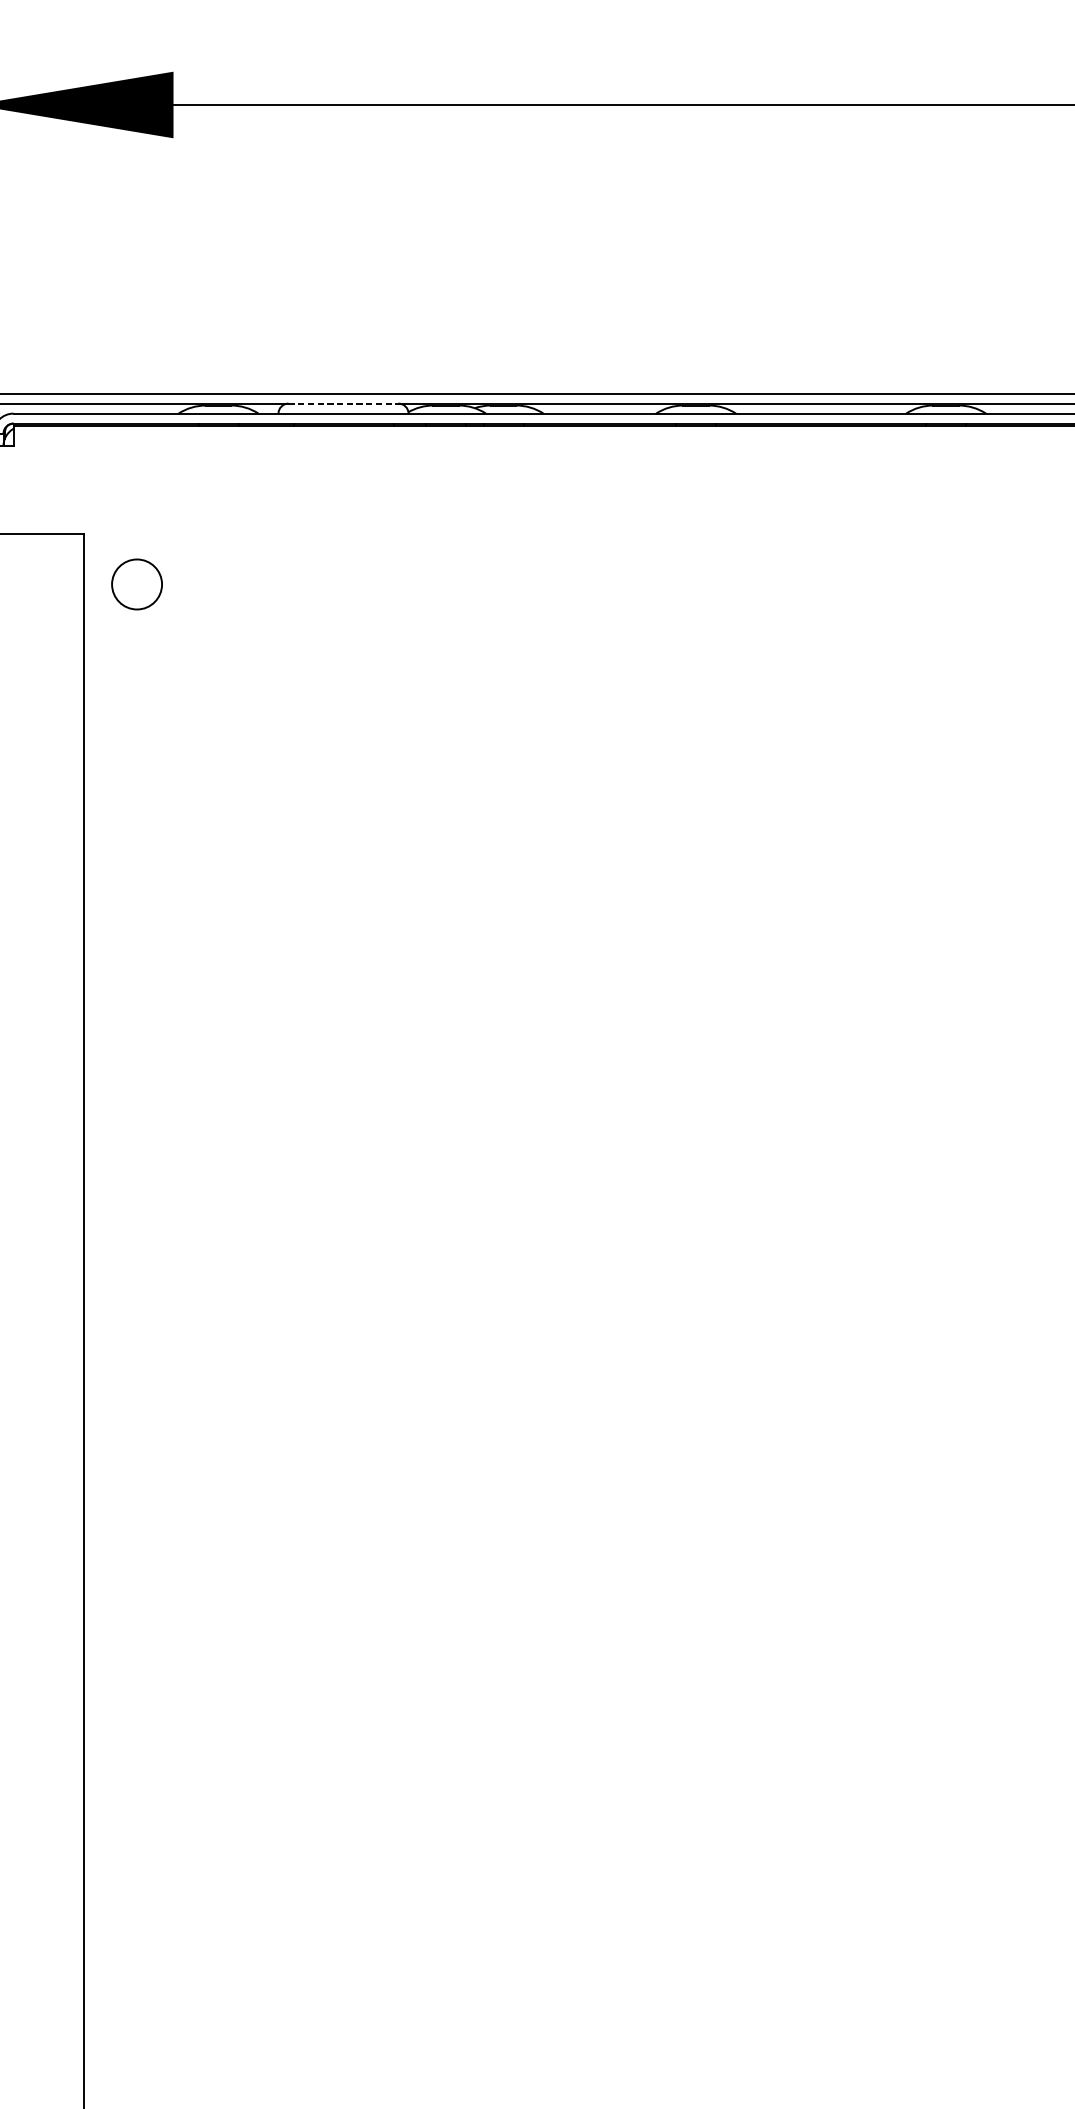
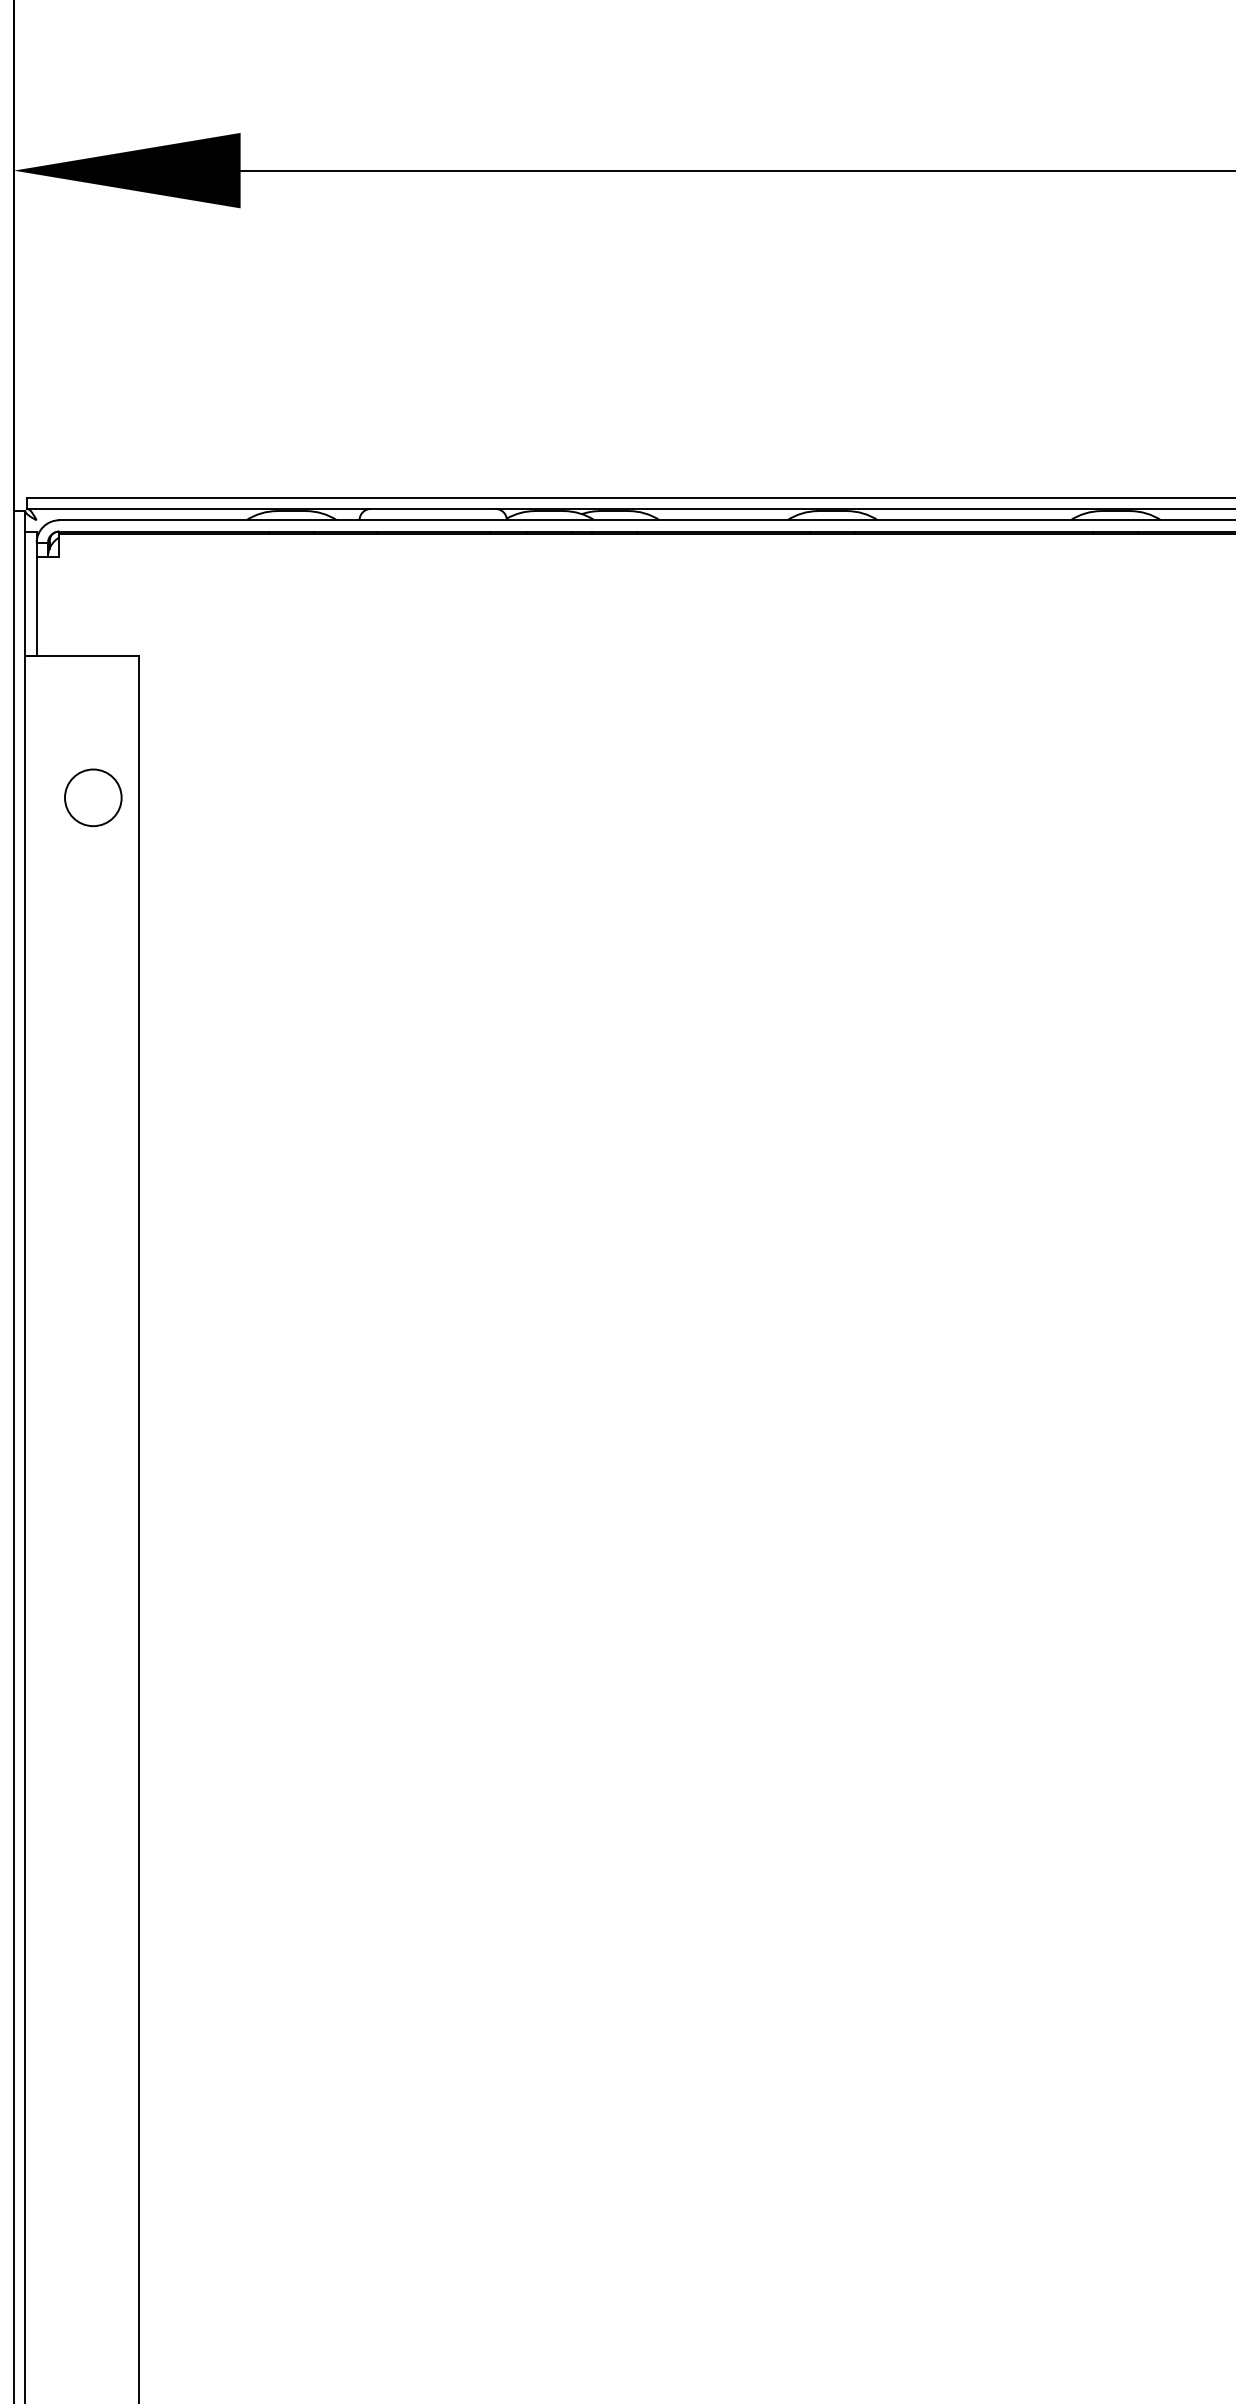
line: (343, 403) -> (433, 508), dashed -> solid
circle: (137, 584) -> (93, 797), moved

